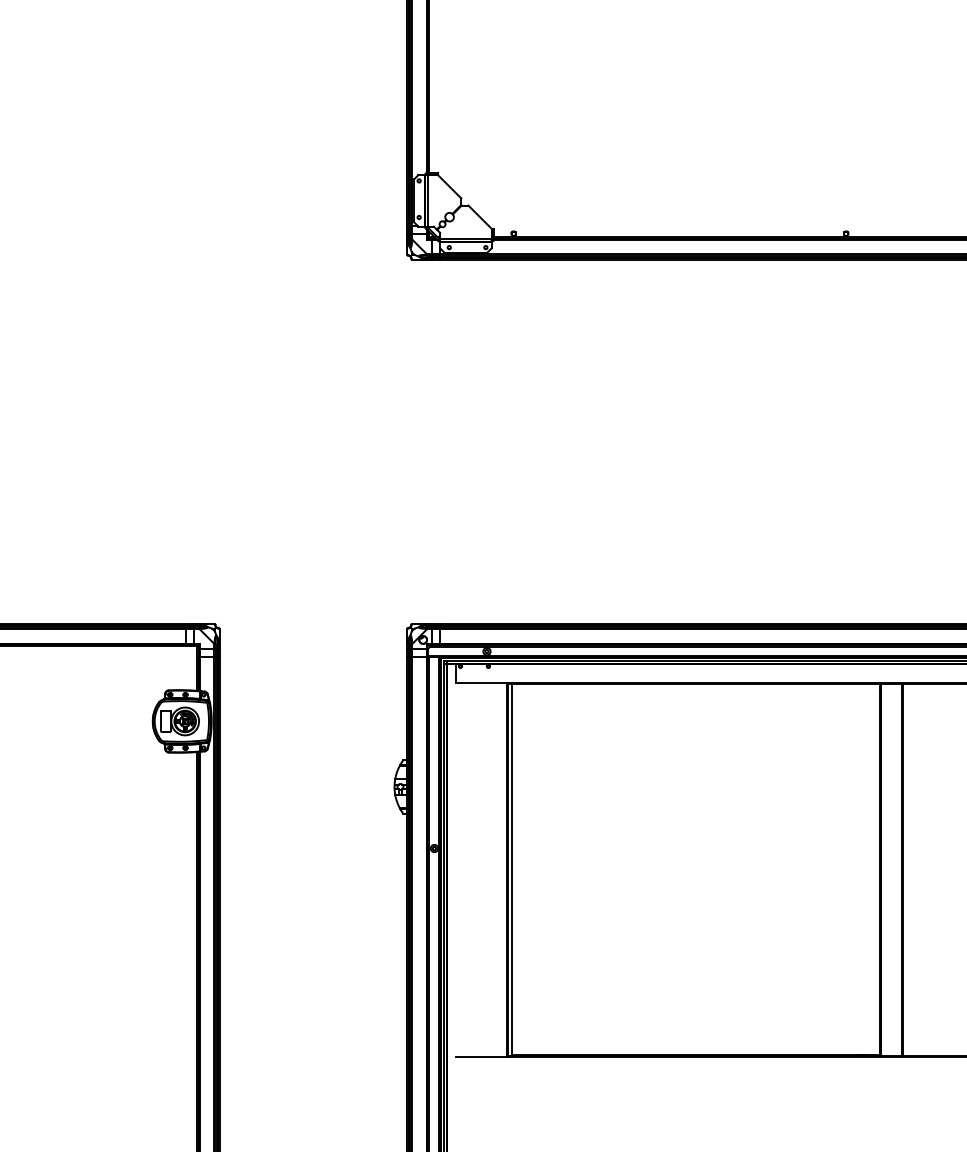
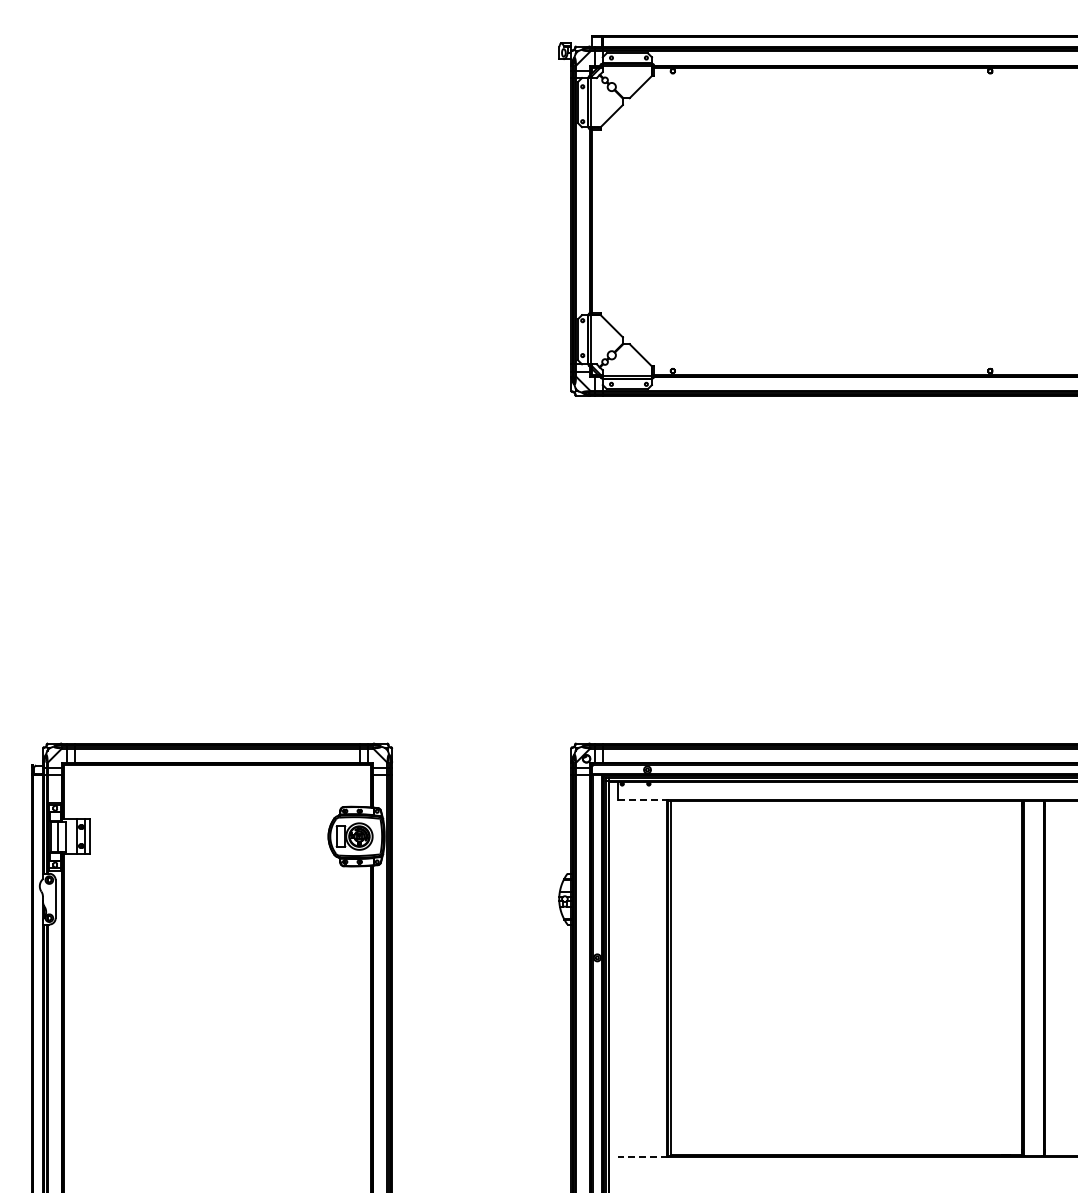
line: (482, 682) -> (643, 799), solid -> dashed
line: (482, 1057) -> (643, 1157), solid -> dashed

